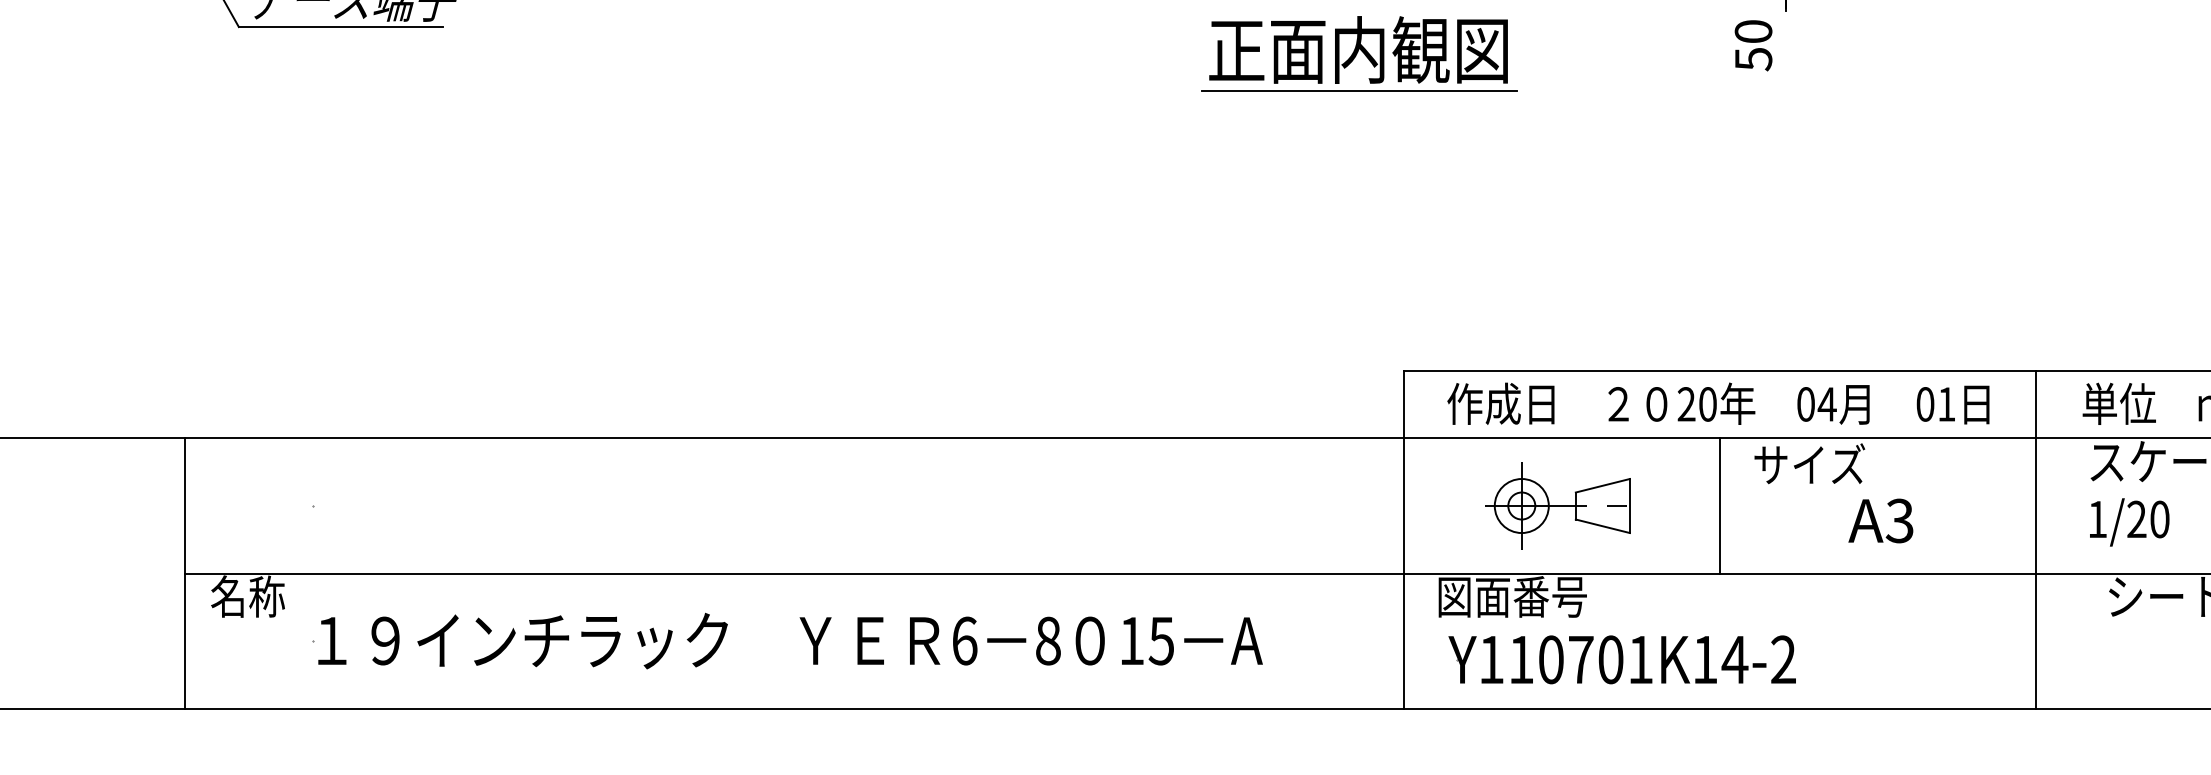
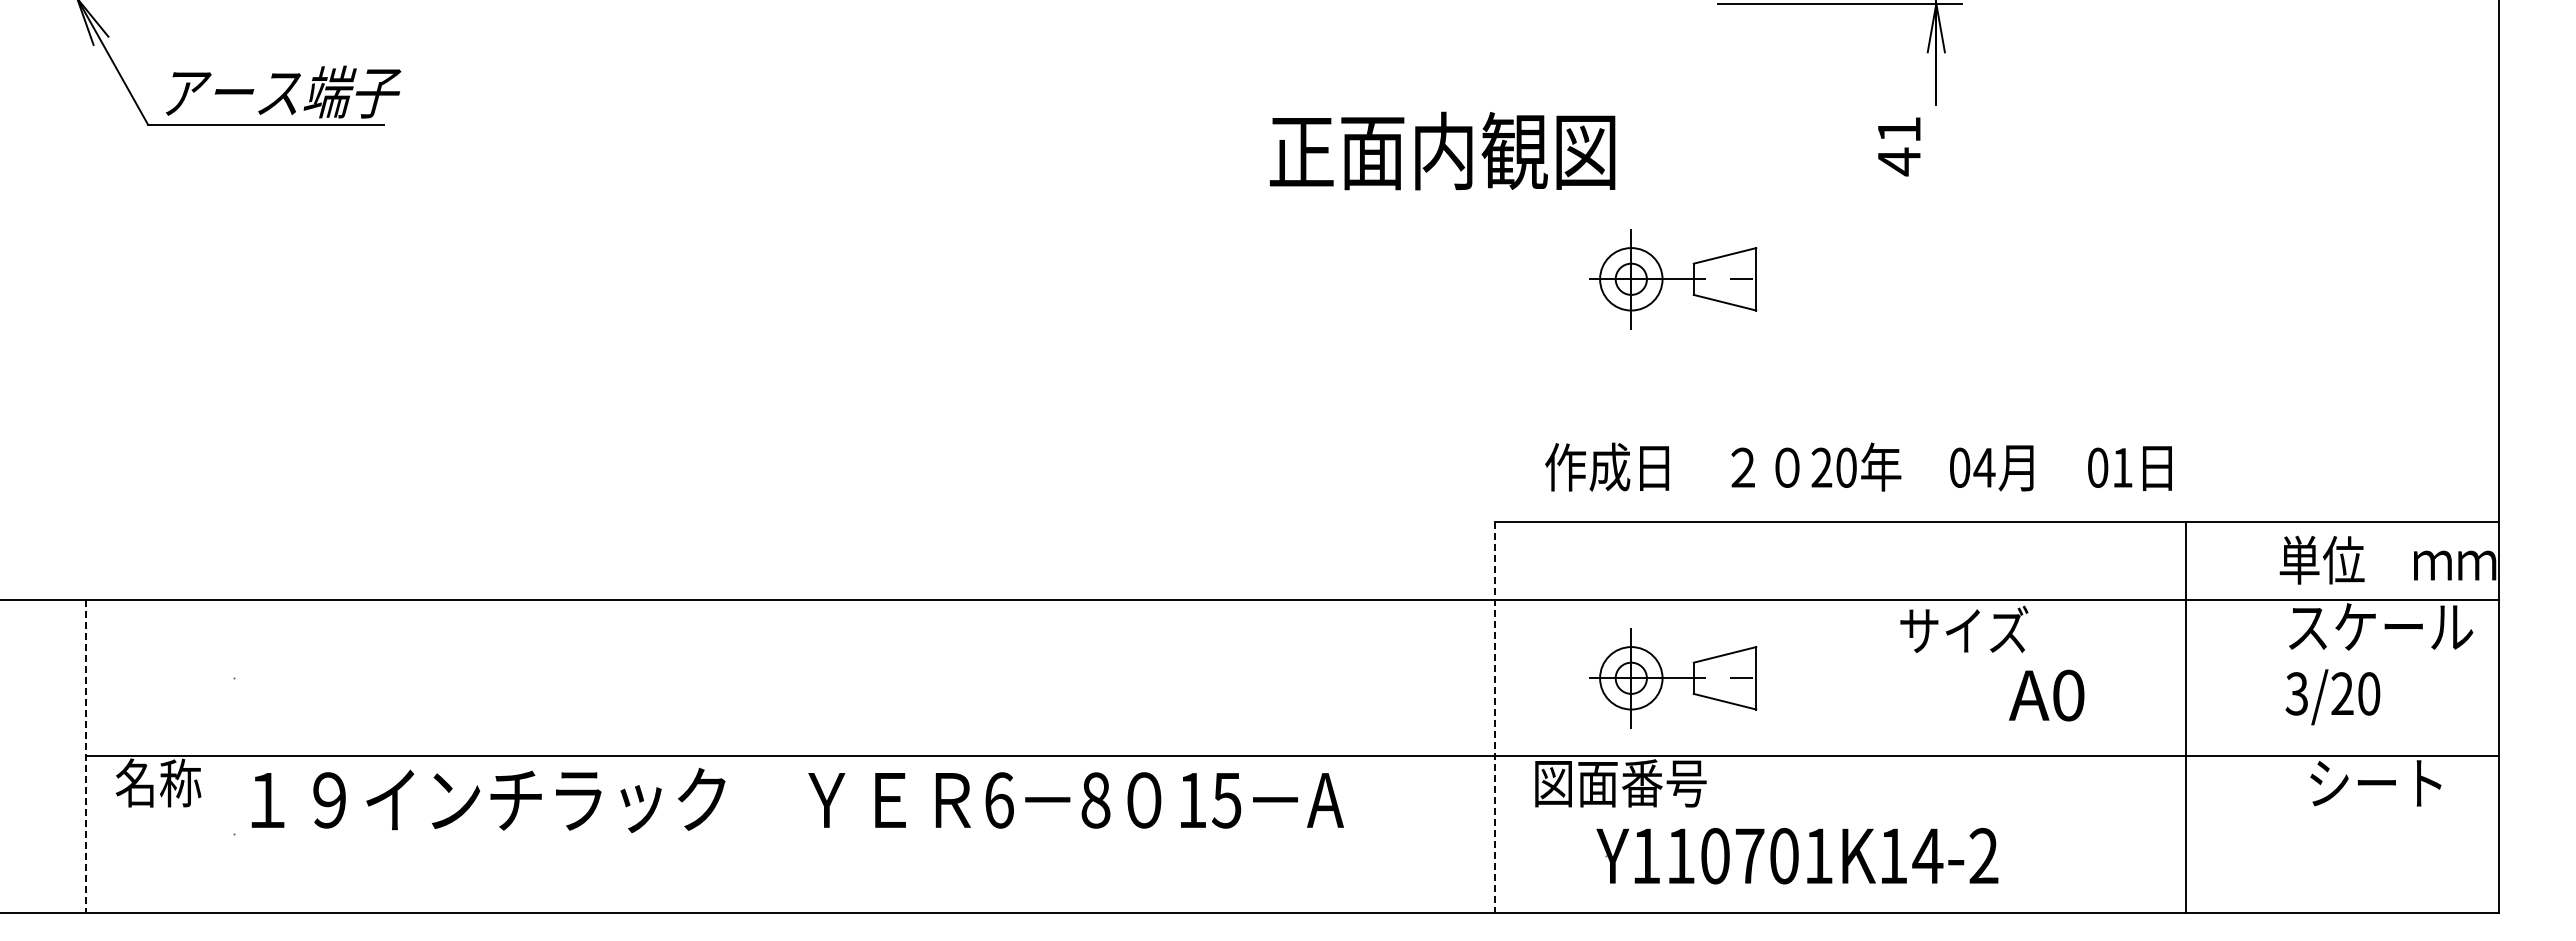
text: (1753, 46) -> (1899, 146), 50 -> 41
line: (1359, 91) -> (1443, 199), removed
part: (1558, 161) -> (1673, 279), added
text: (1718, 403) -> (1858, 466), moved
line: (1720, 506) -> (1860, 678), removed
text: (2097, 519) -> (2296, 693), 1/20 -> 3/20
text: (1899, 520) -> (2068, 695), A3 -> A0
line: (1404, 539) -> (1495, 717), solid -> dashed
line: (2035, 539) -> (2186, 717), moved
line: (184, 573) -> (85, 756), solid -> dashed
text: (790, 641) -> (797, 800), moved
part: (1622, 660) -> (1797, 856), moved

